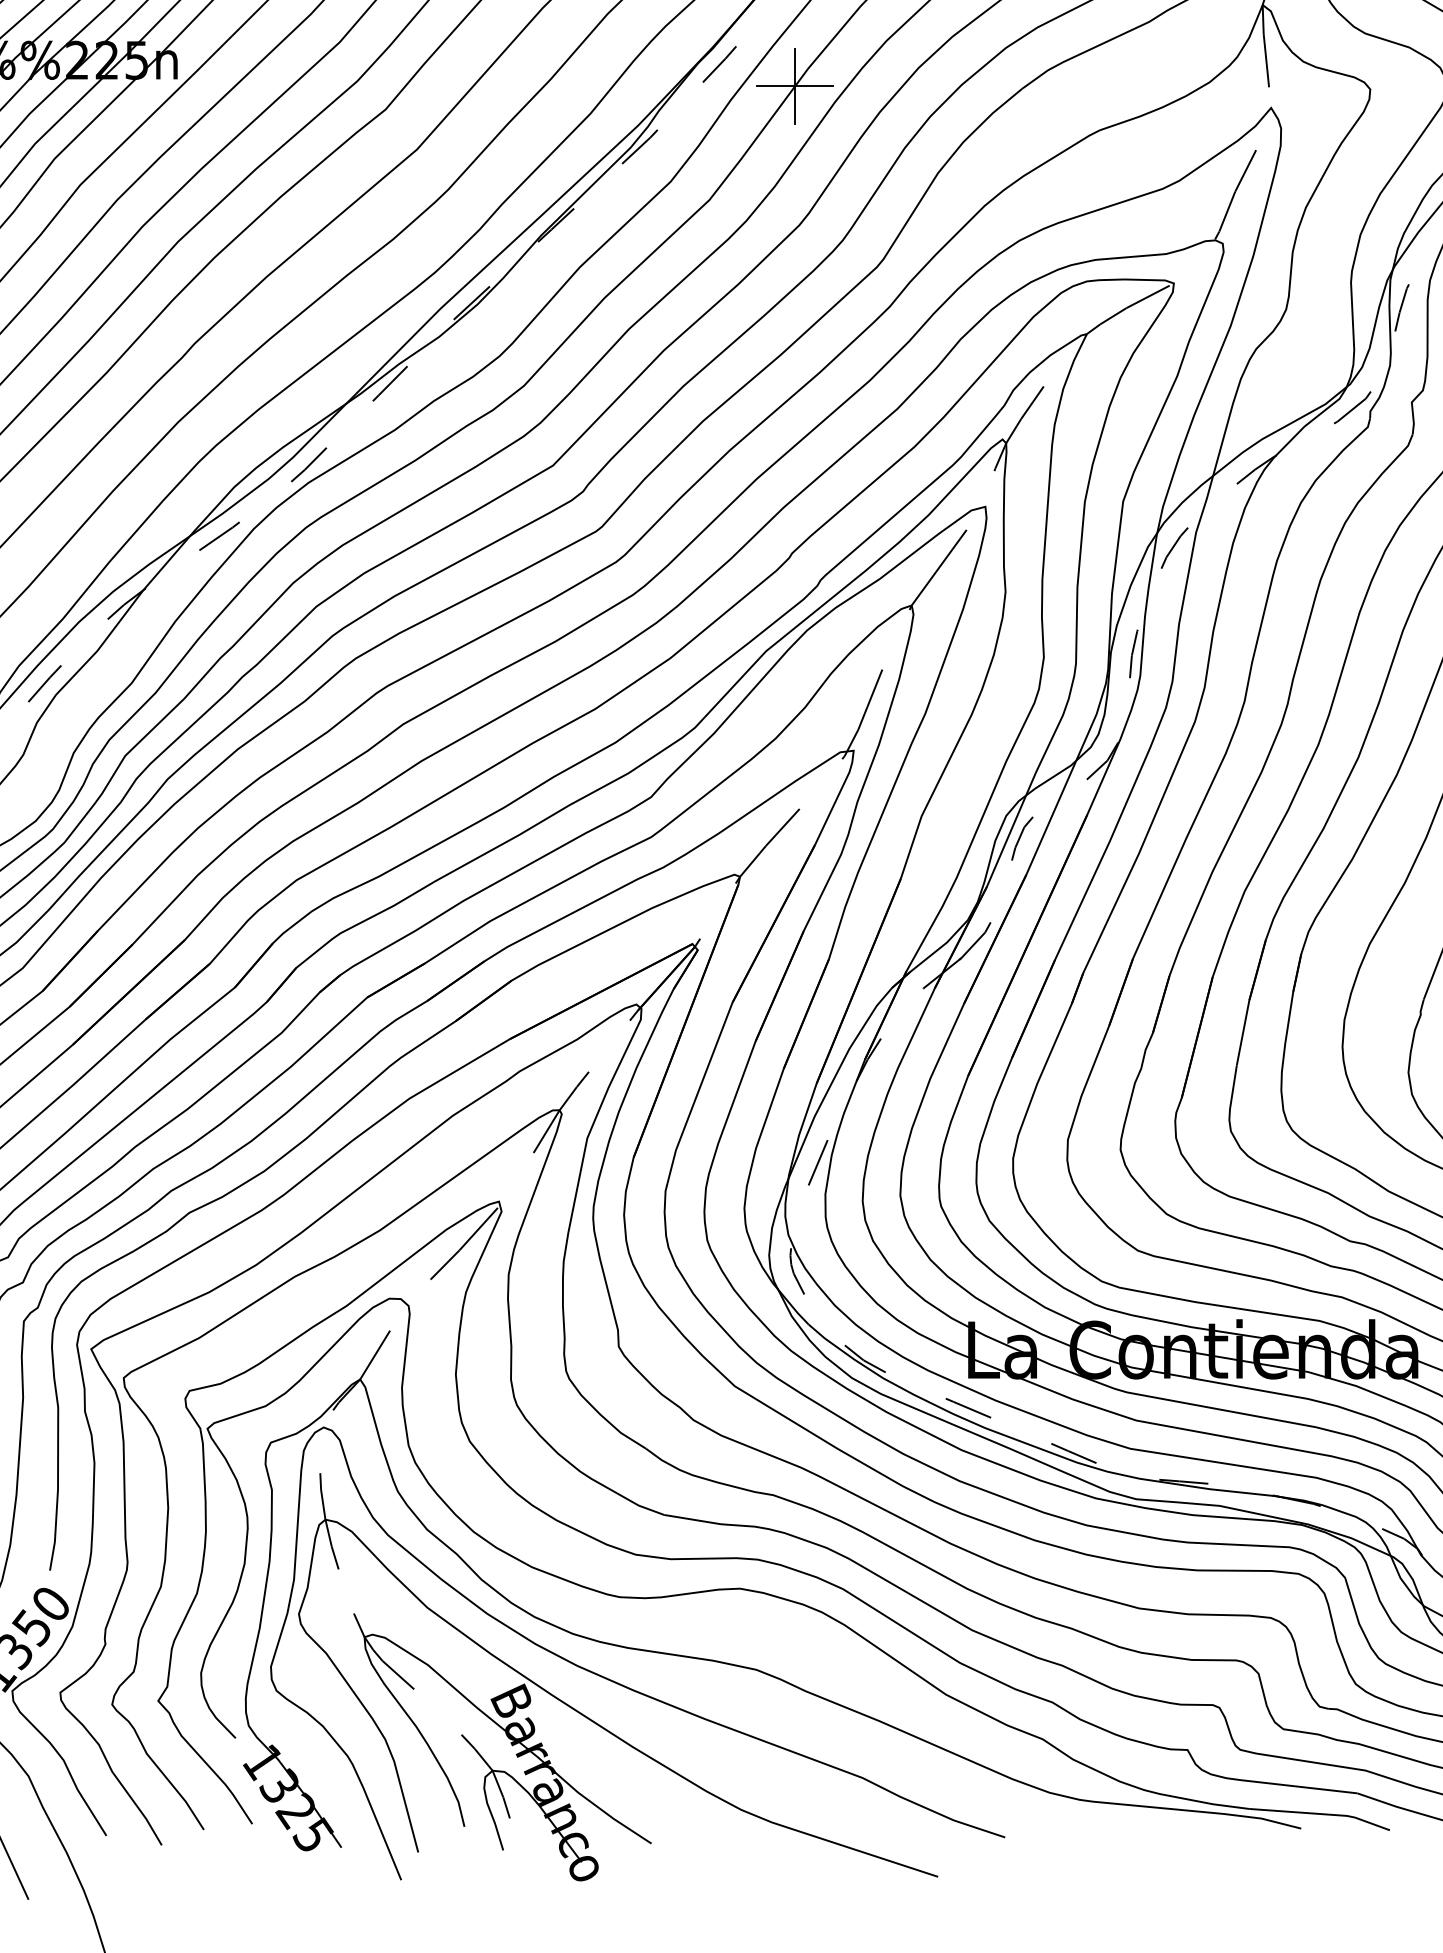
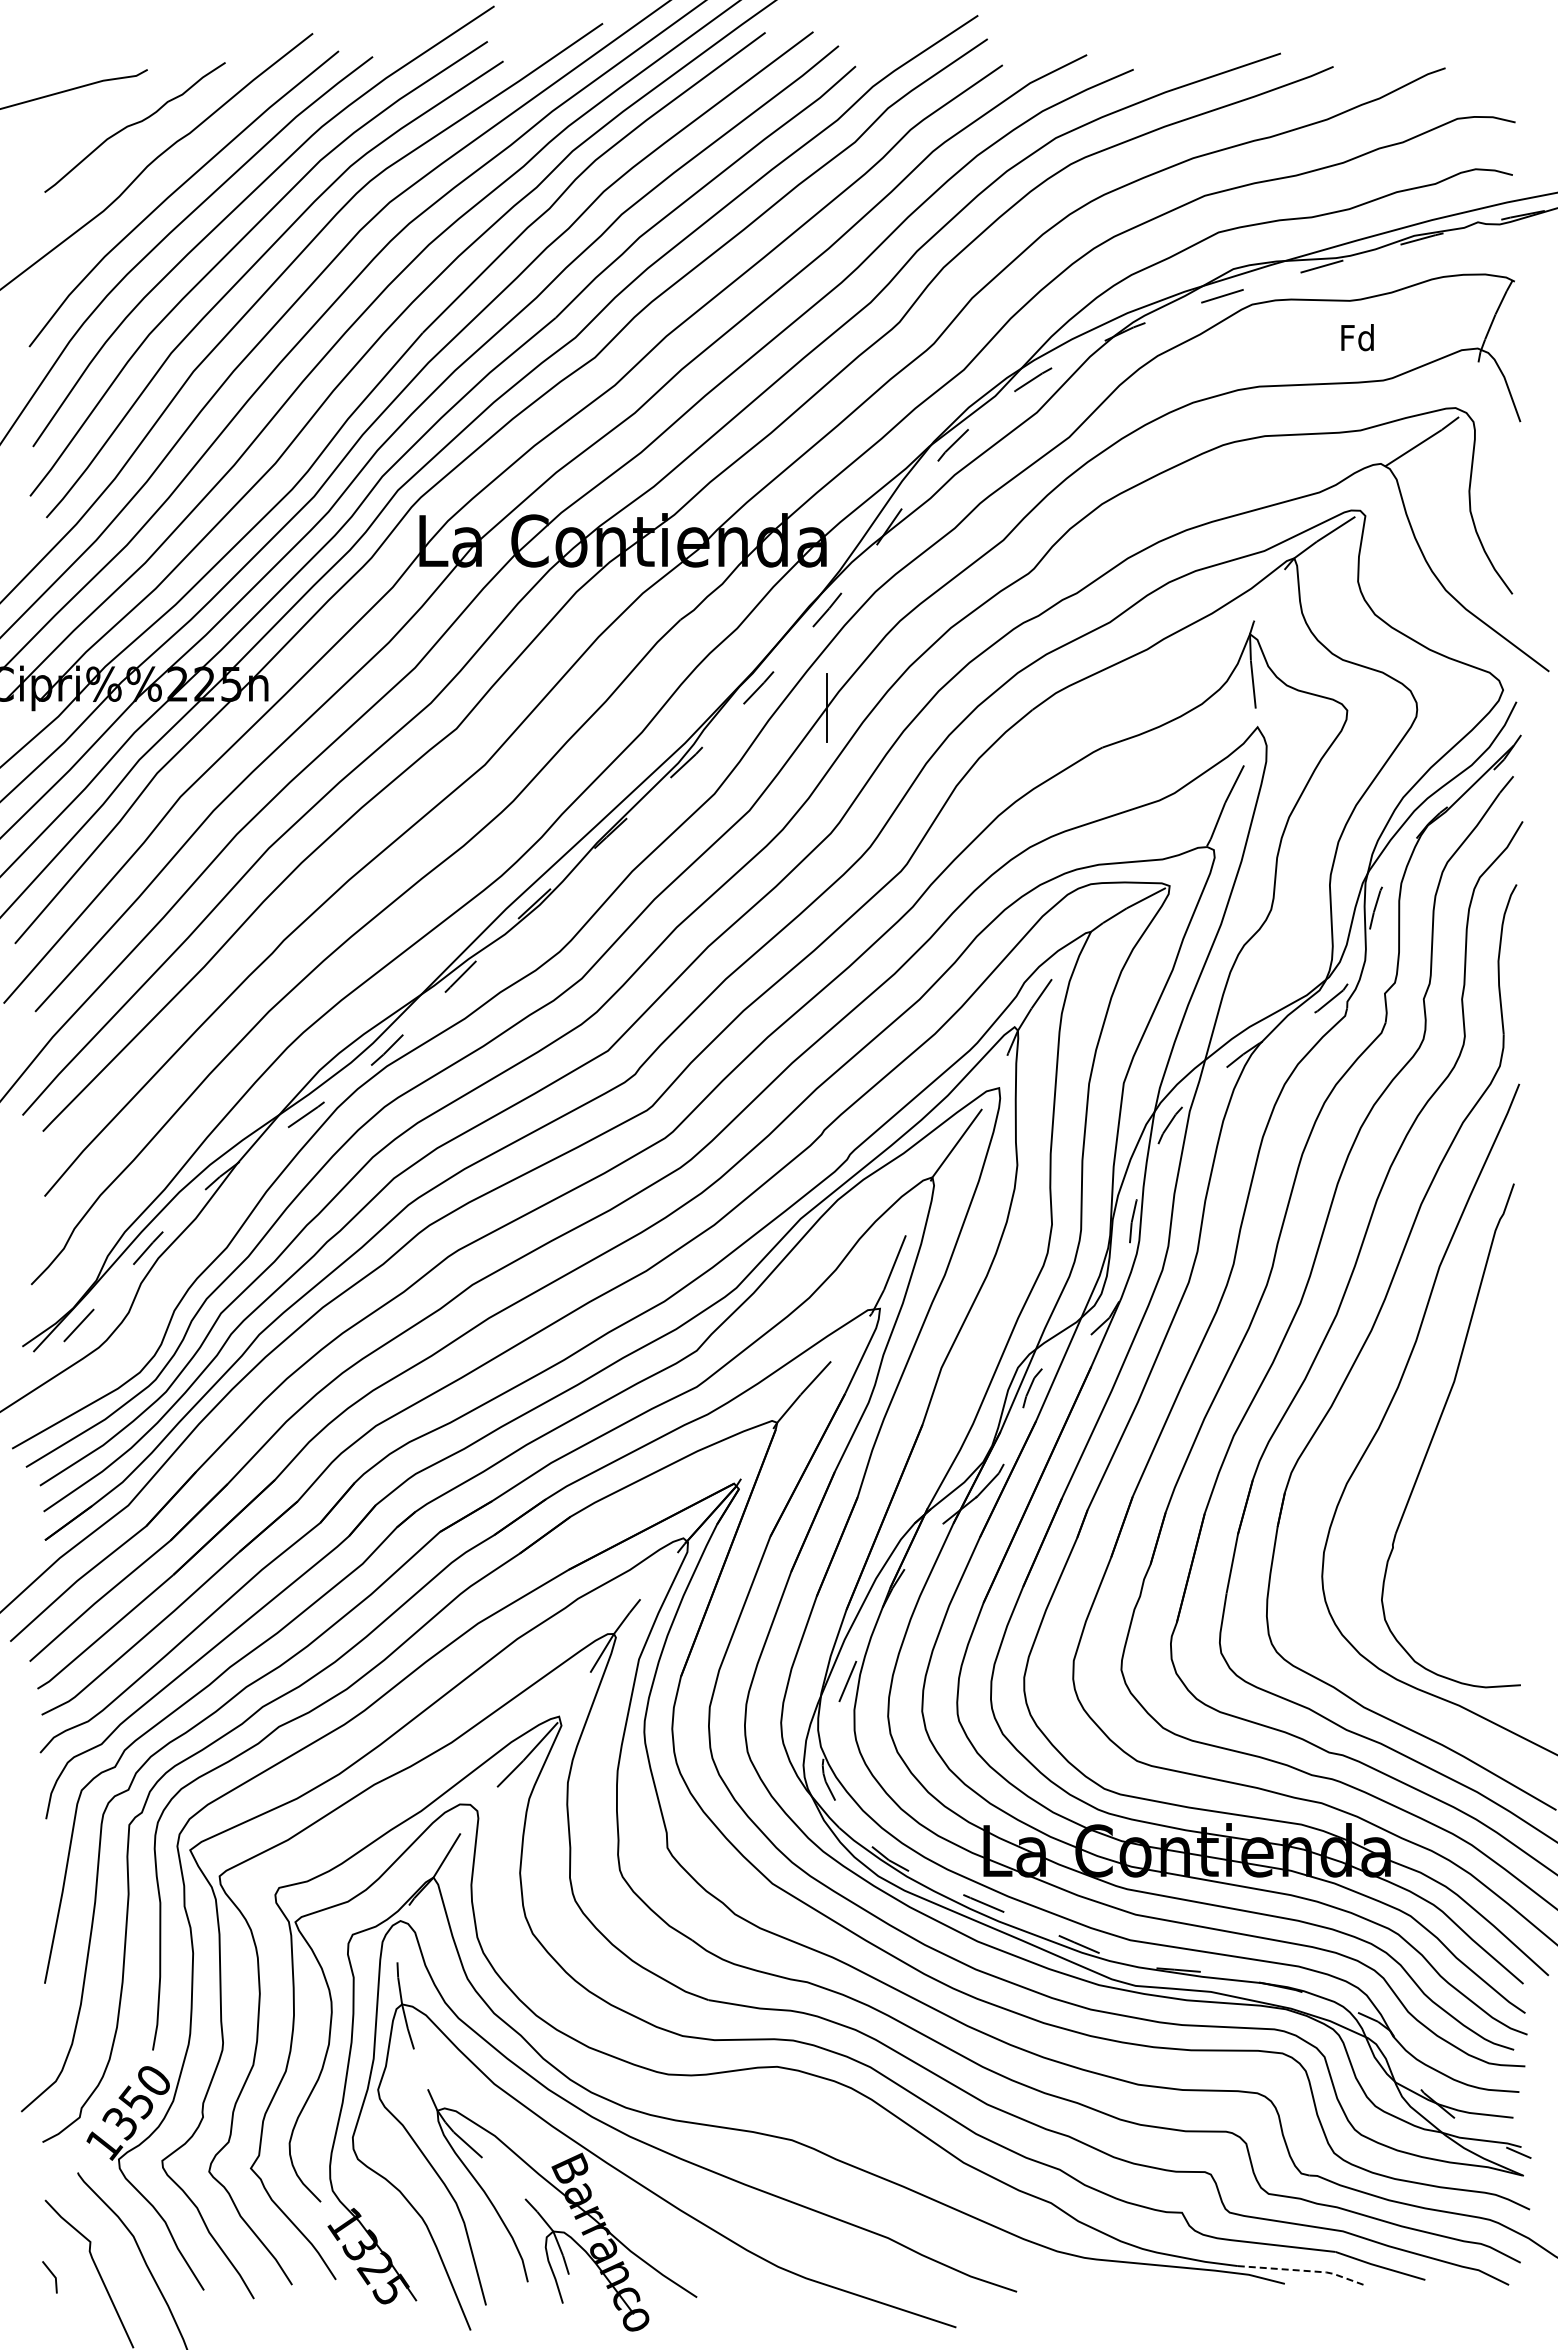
line: (794, 86) -> (826, 707), removed
line: (1322, 1813) -> (1304, 2270), solid -> dashed

